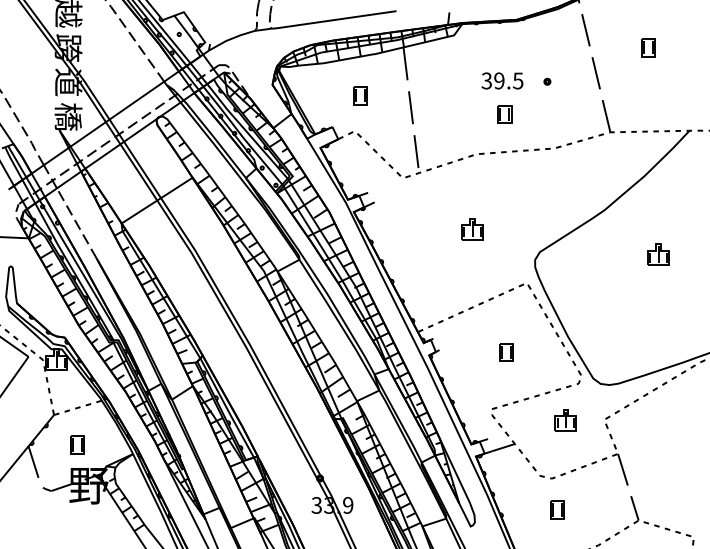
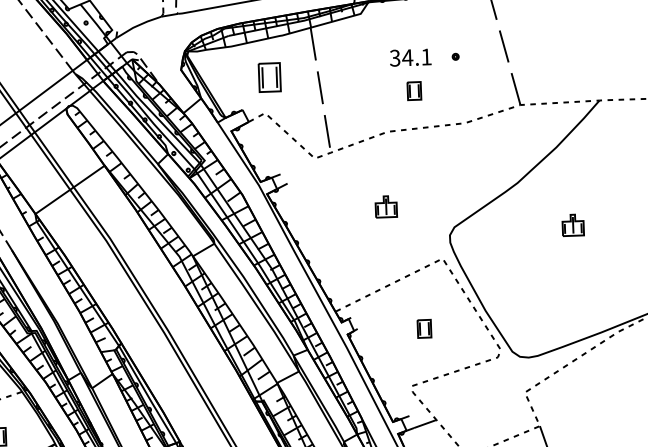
part: (648, 47) -> (555, 18), removed
text: (508, 80) -> (416, 56), 39.5 -> 34.1
part: (360, 95) -> (269, 77), size x1.6
part: (565, 420) -> (486, 394), removed

